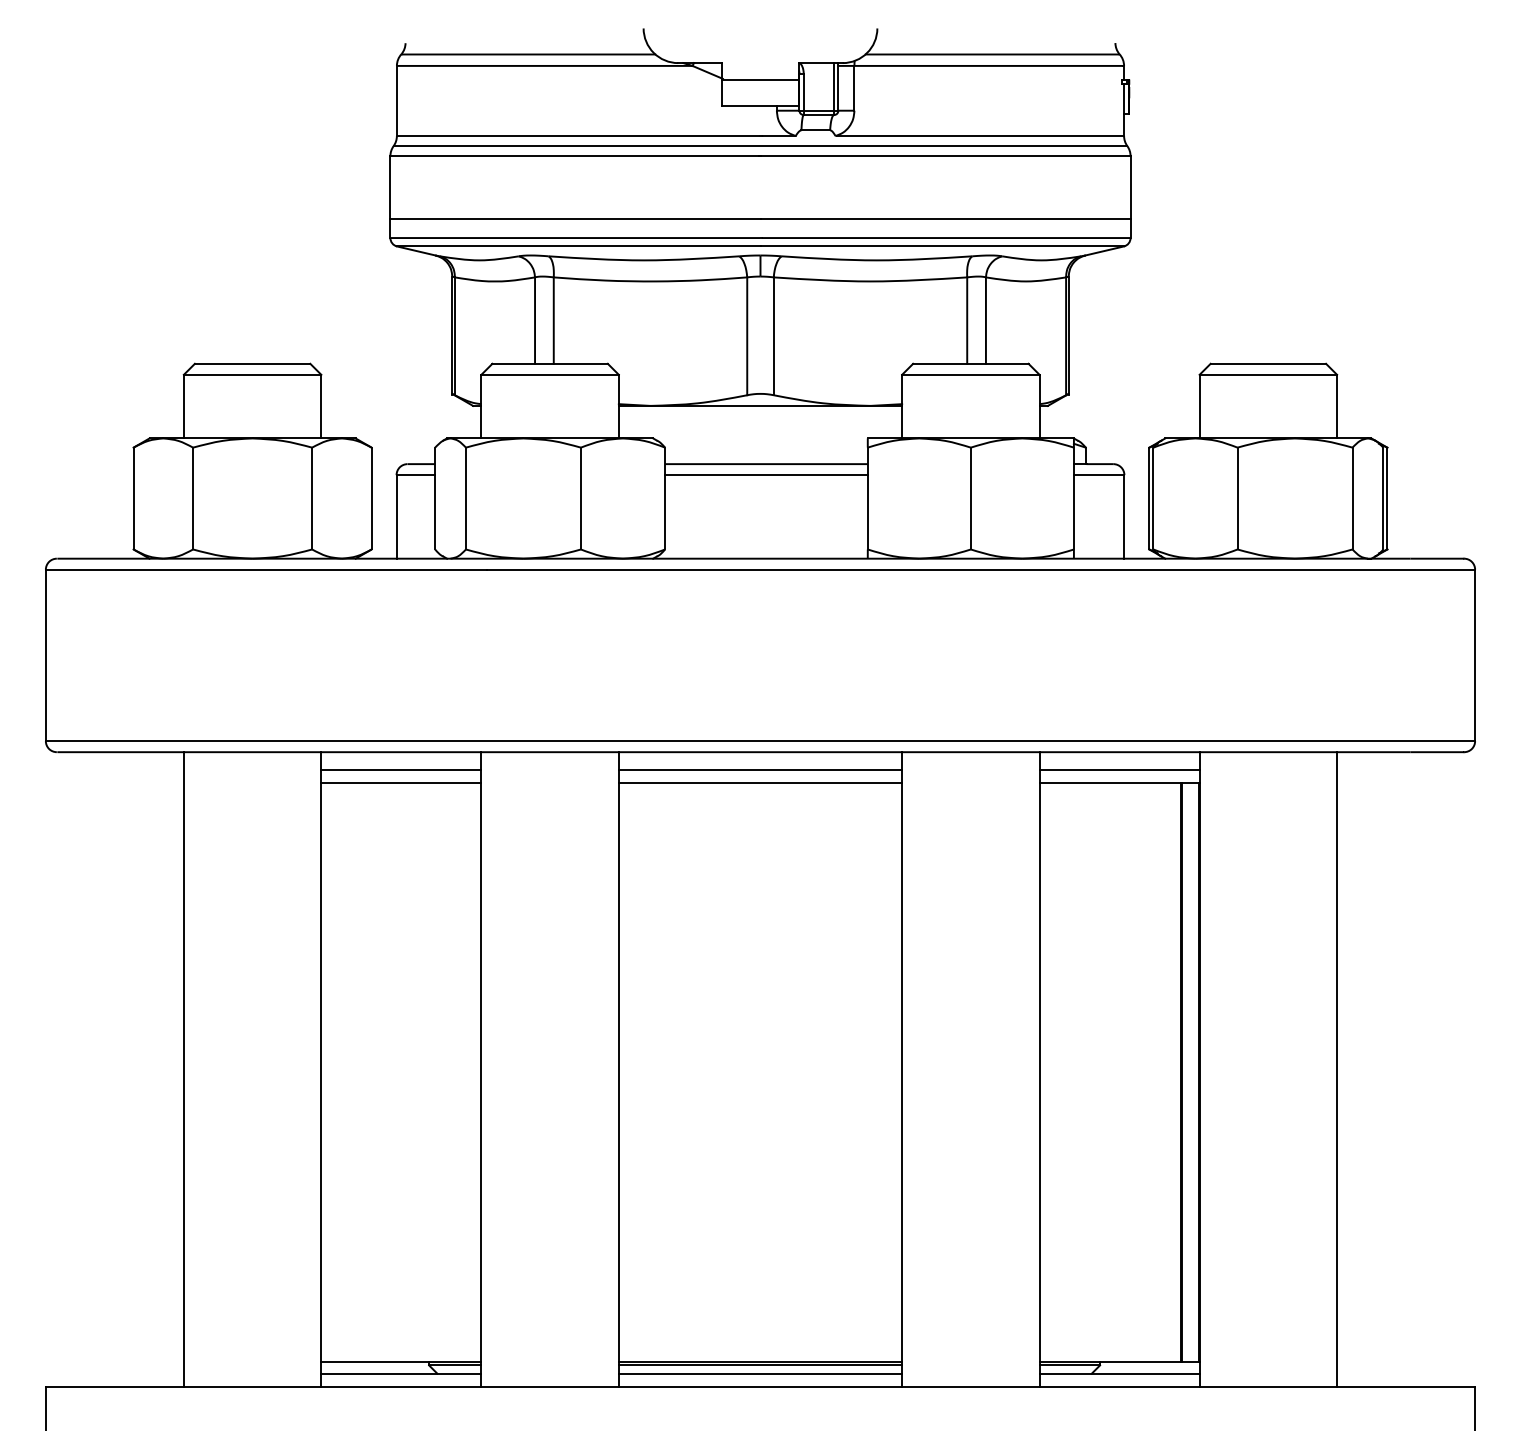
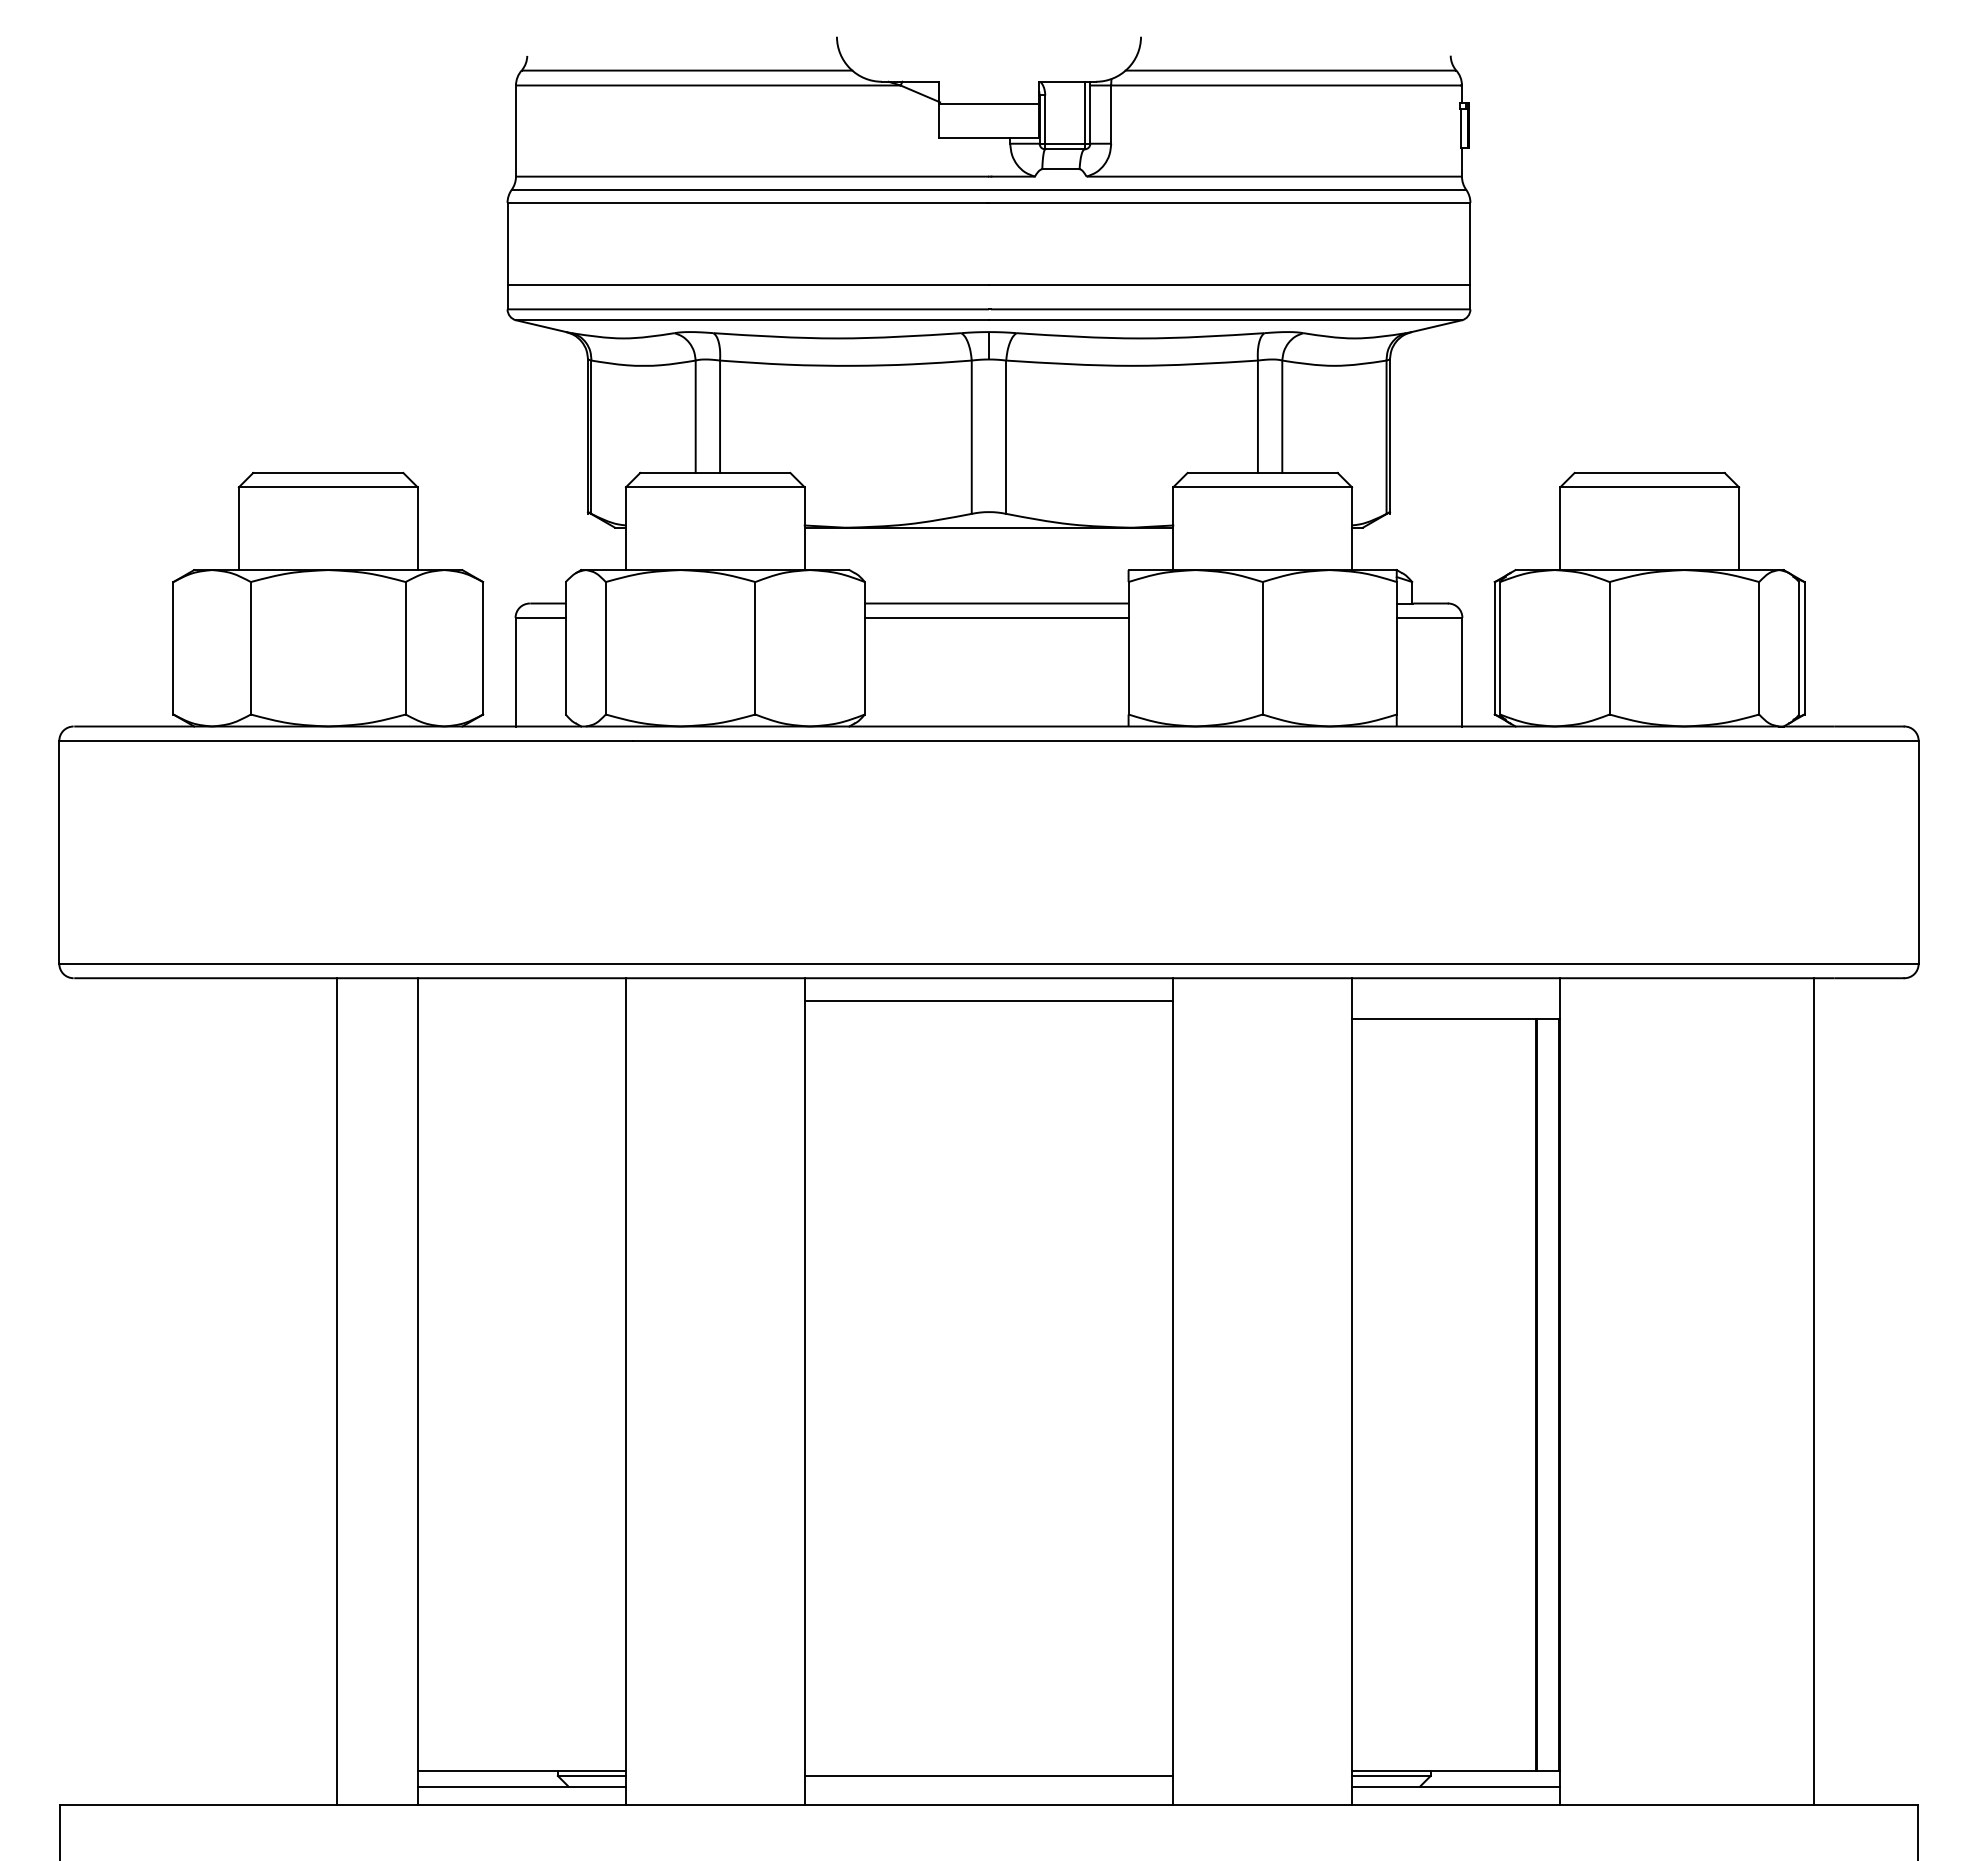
line: (401, 769) -> (521, 1000), removed
line: (1119, 769) -> (1456, 1000), removed
line: (401, 783) -> (521, 1018), removed
line: (760, 783) -> (988, 1018), removed
line: (183, 1069) -> (336, 1391), moved
line: (1337, 1069) -> (1814, 1391), moved
line: (760, 1361) -> (988, 1770), removed
line: (760, 1373) -> (988, 1786), removed

